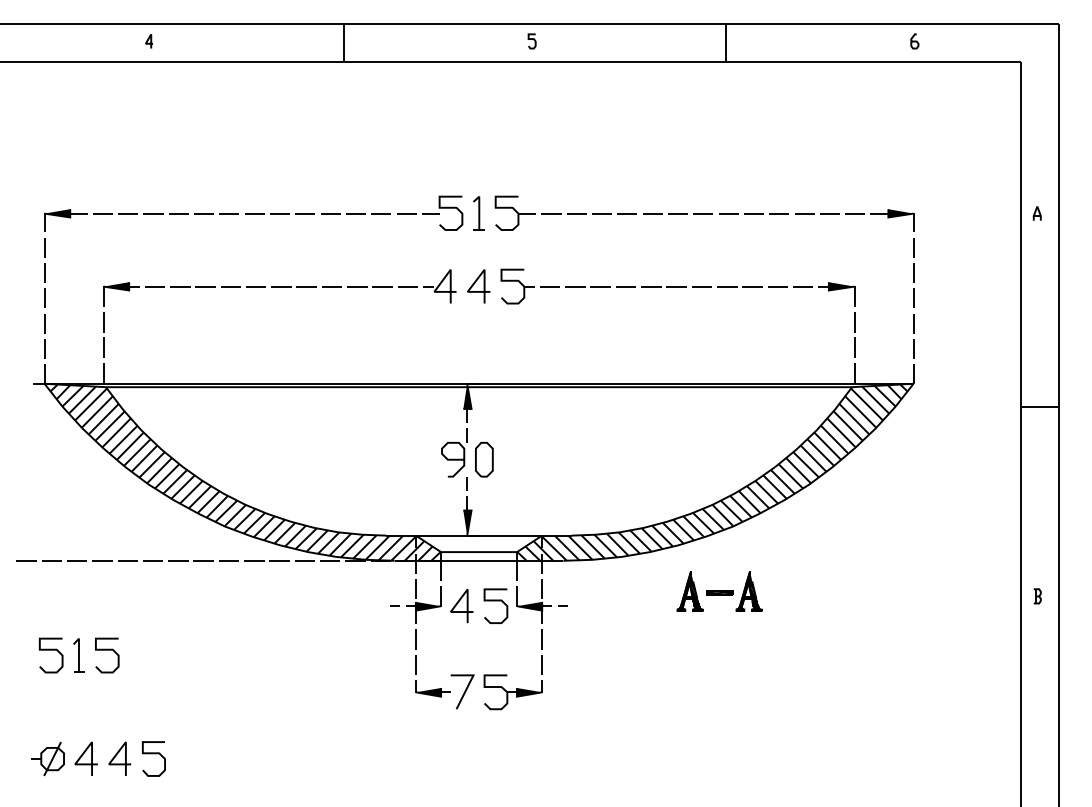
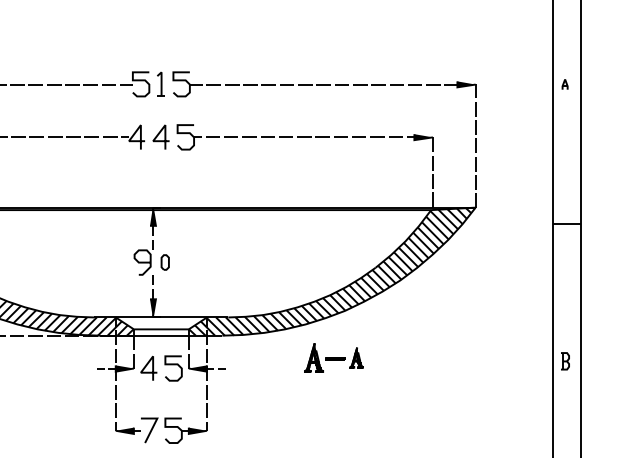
part: (484, 459) -> (165, 262), size x0.6
part: (748, 591) -> (356, 357), size x0.7
part: (1037, 596) -> (565, 361), size x1.6

